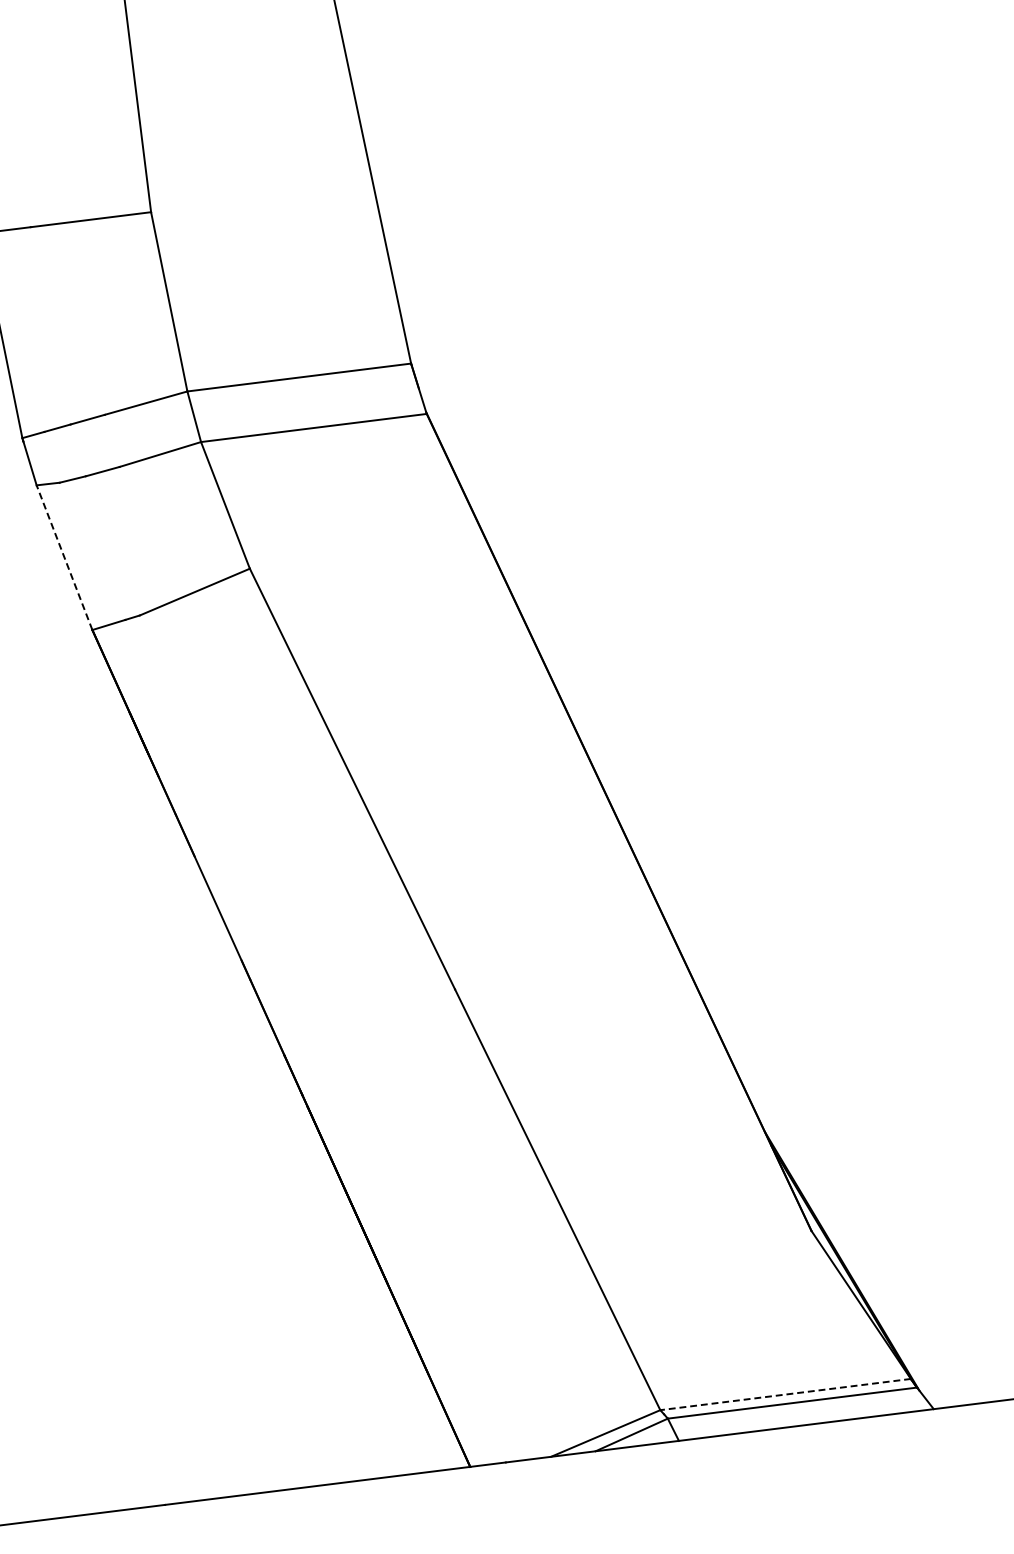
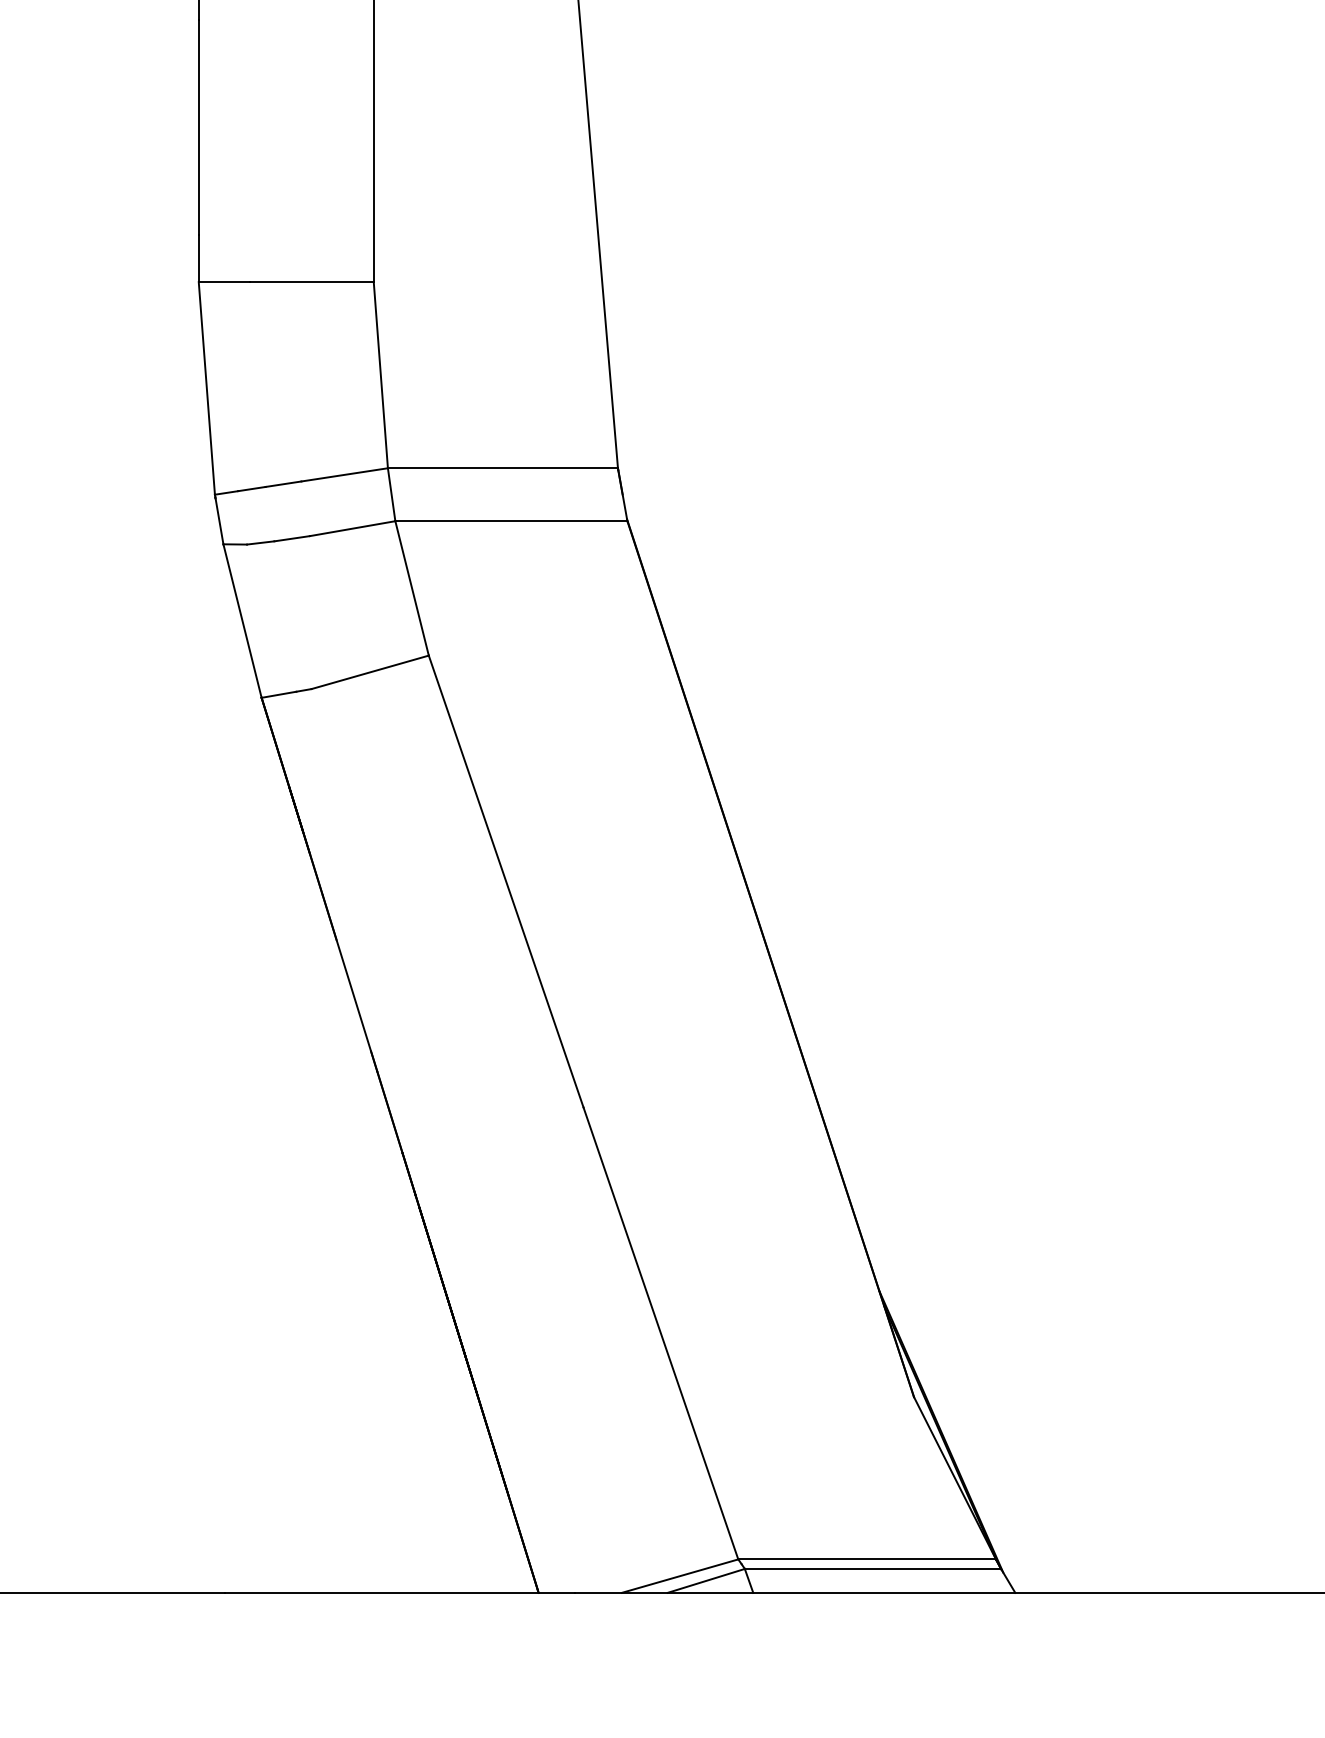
line: (64, 557) -> (242, 620), dashed -> solid
line: (785, 1394) -> (867, 1559), dashed -> solid

